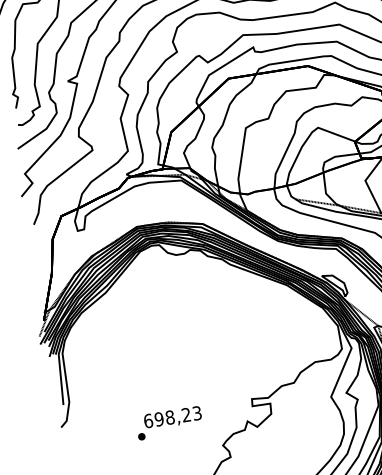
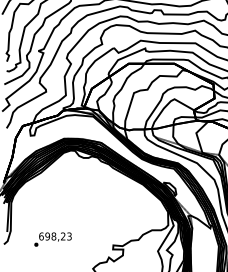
text: (168, 423) -> (52, 239), moved

